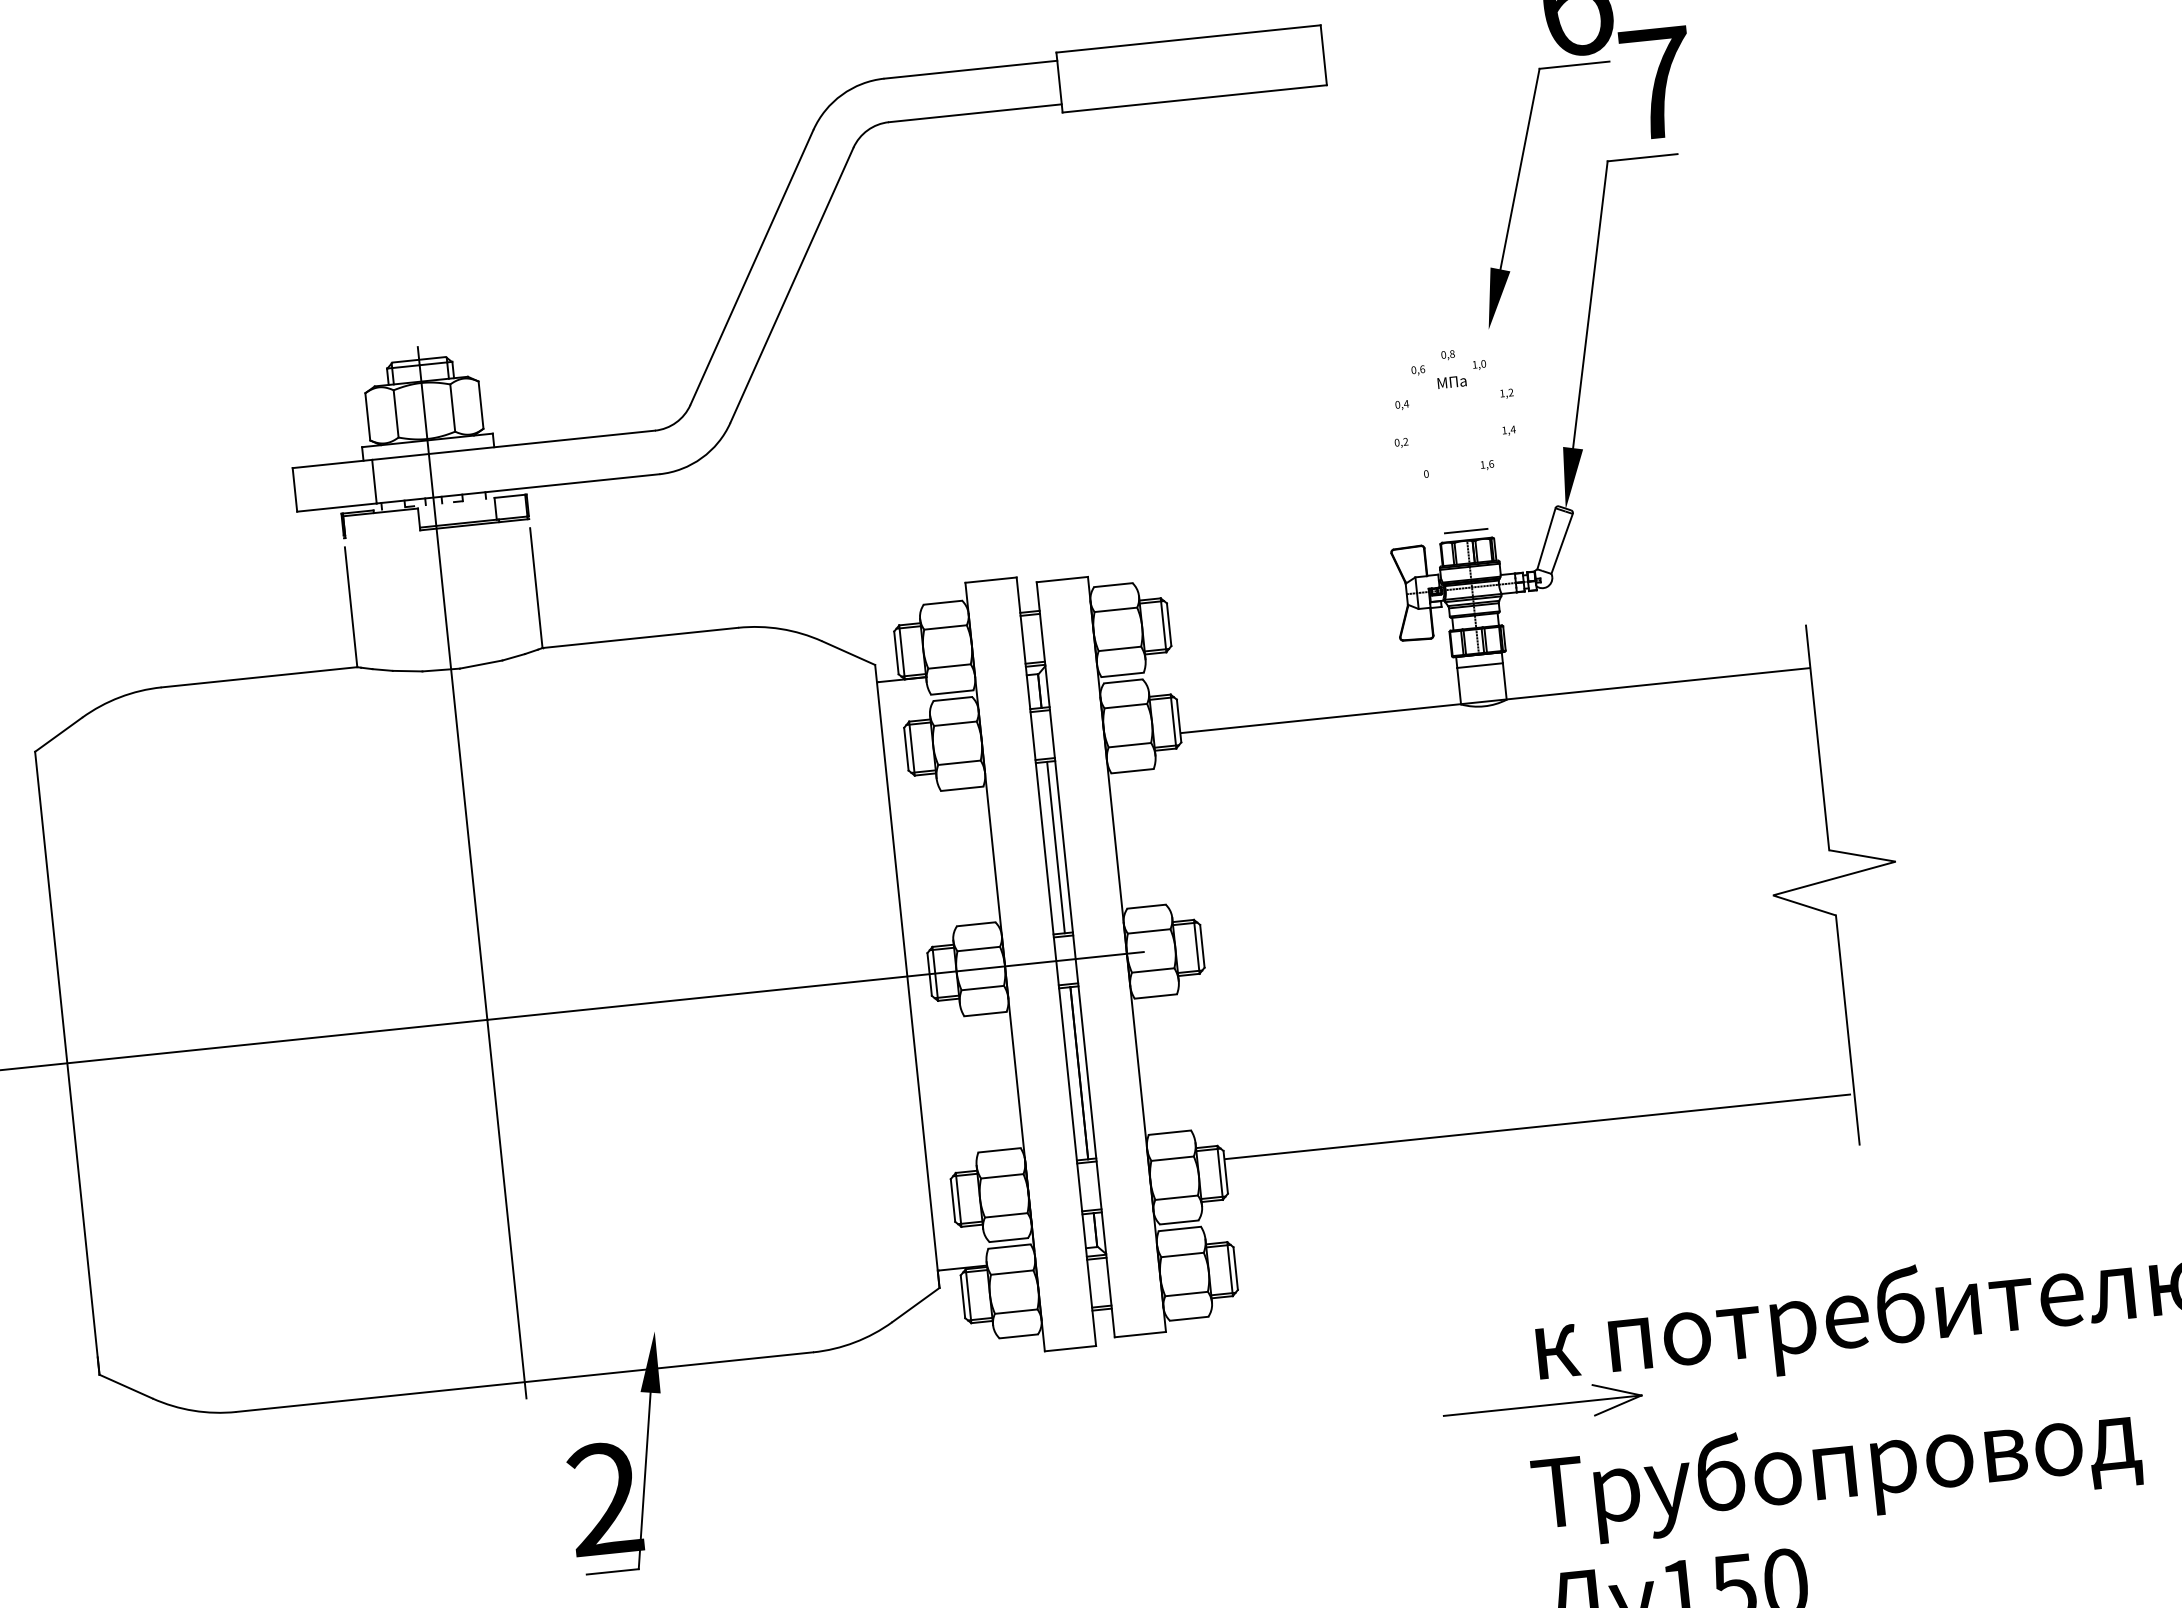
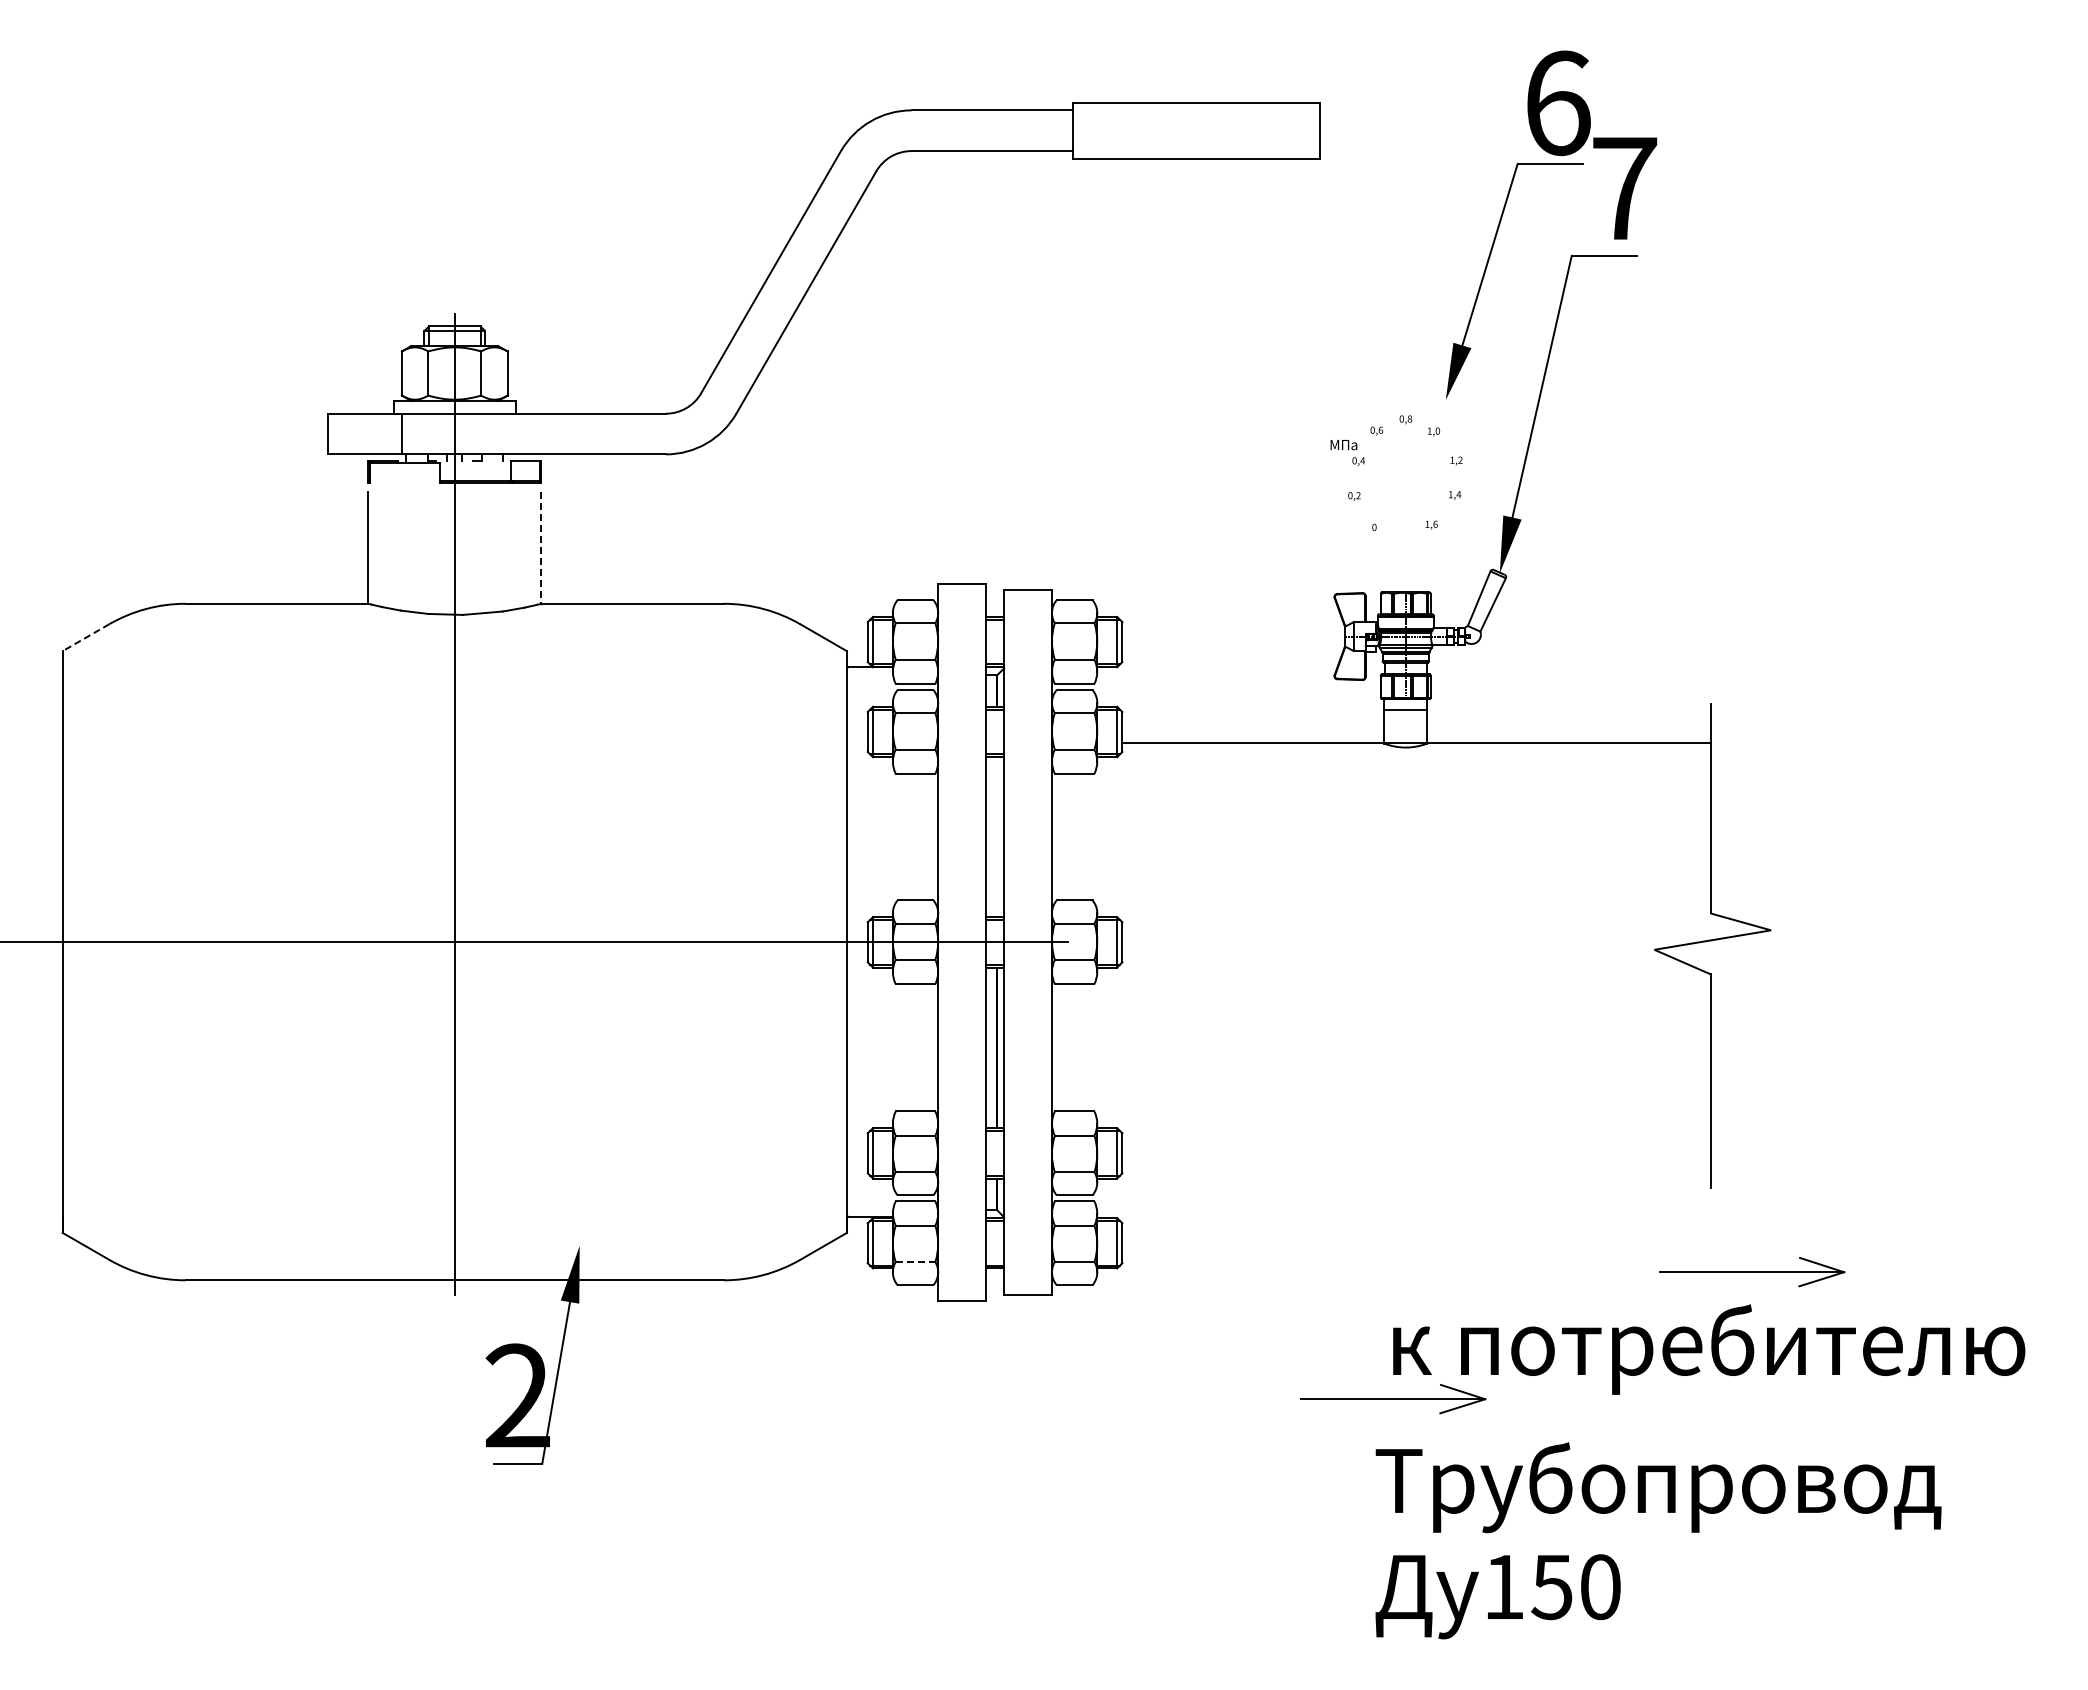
text: (1451, 382) -> (1343, 445), moved
line: (1465, 530) -> (1405, 583), removed
line: (536, 587) -> (541, 547), solid -> dashed
line: (58, 734) -> (85, 637), solid -> dashed
line: (1055, 847) -> (996, 837), removed
line: (1537, 1127) -> (1414, 1141), removed
part: (1913, 1230) -> (1752, 1272), added
line: (1016, 1312) -> (915, 1262), solid -> dashed

